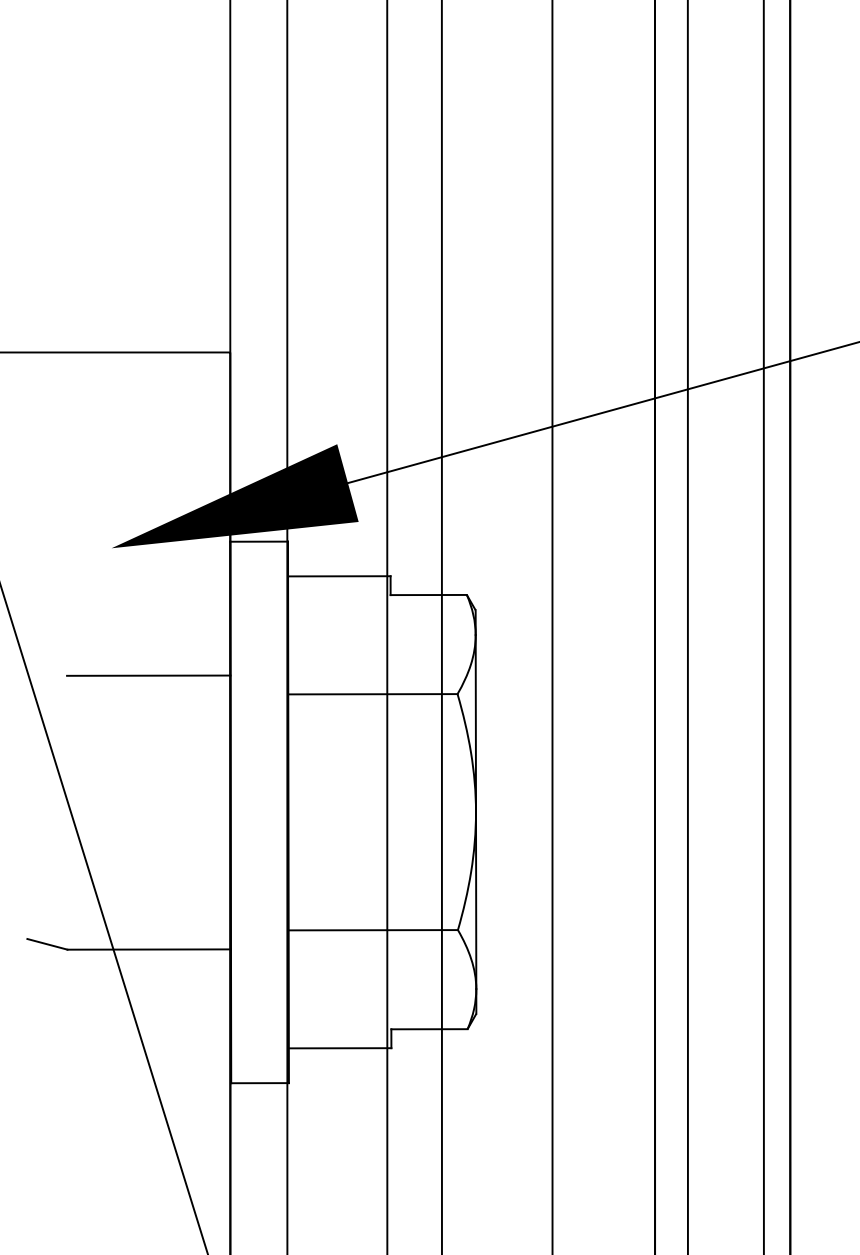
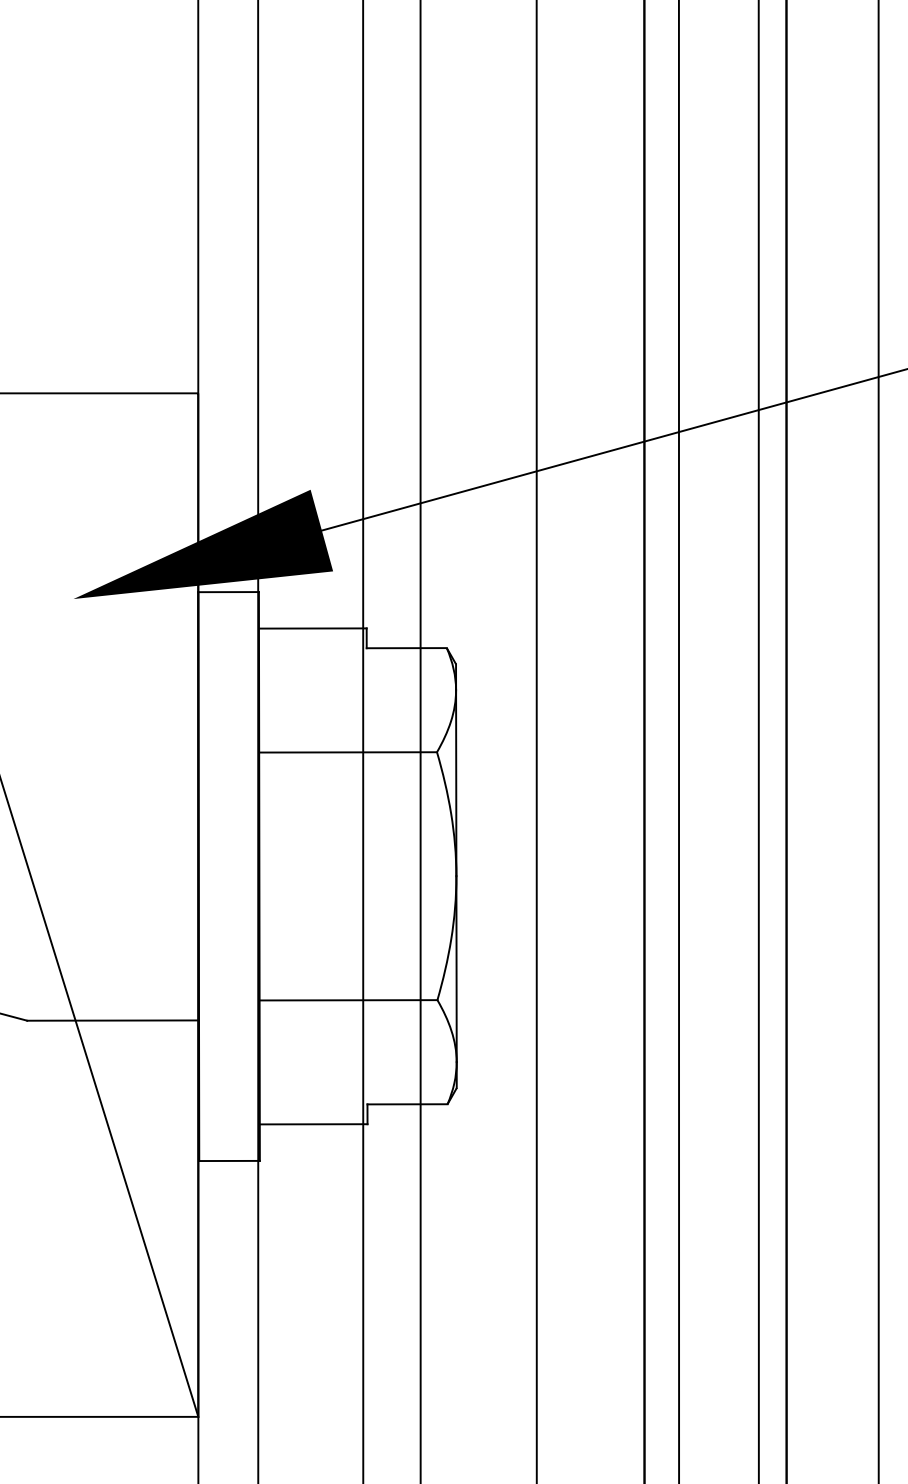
line: (148, 675) -> (112, 732), removed

